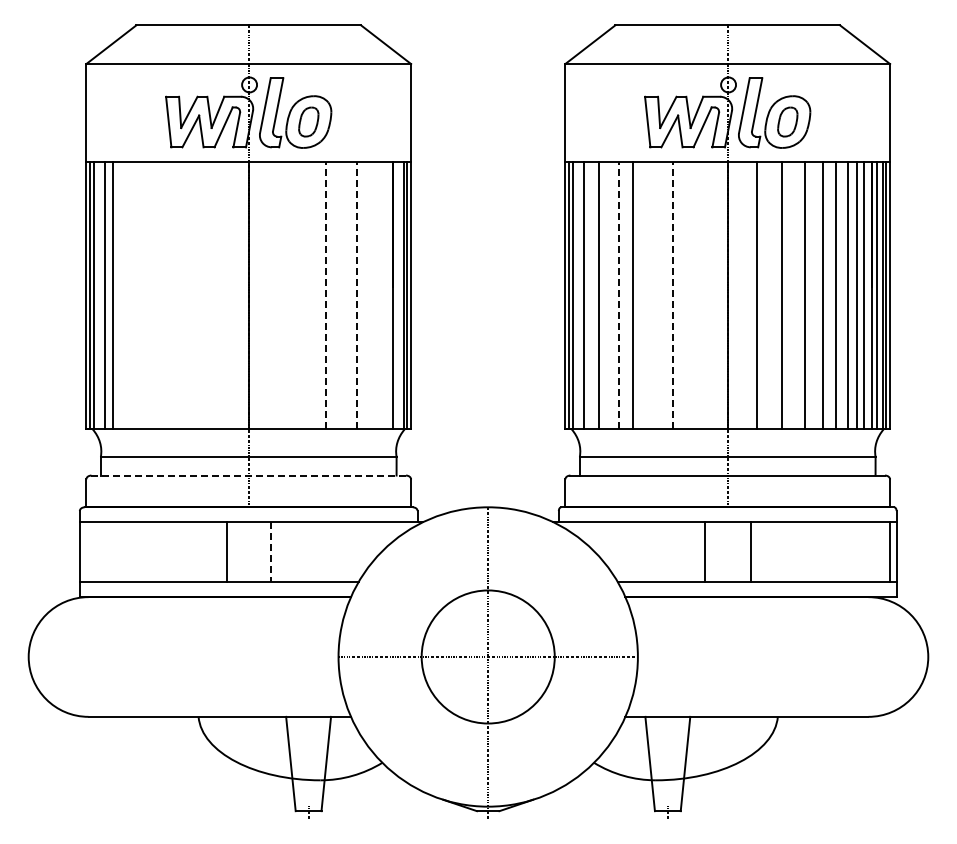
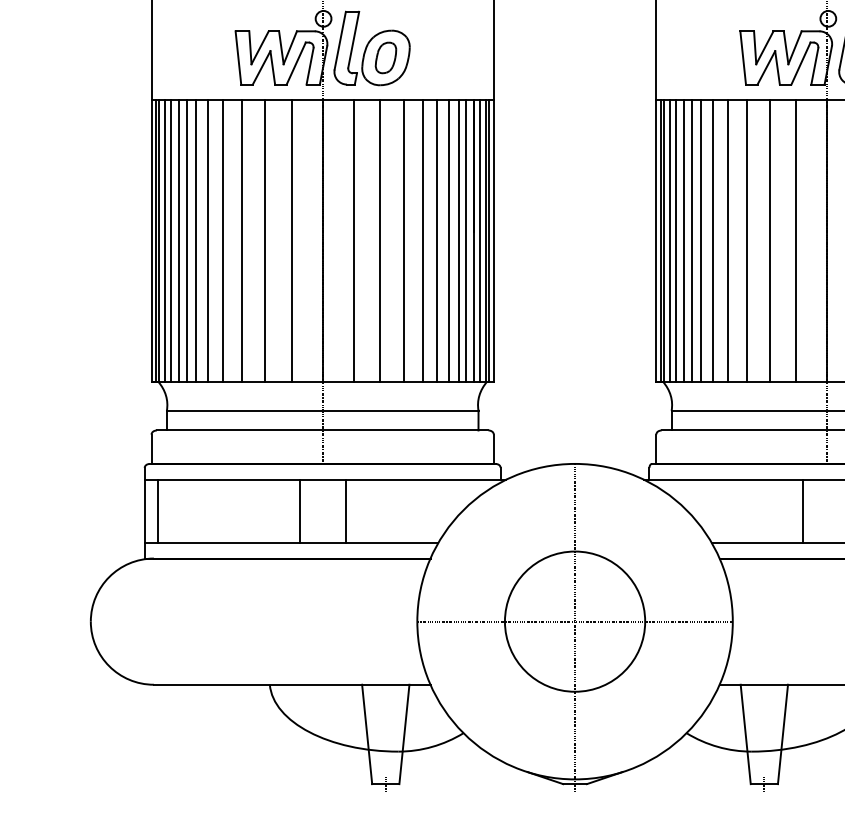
line: (99, 295) -> (165, 240), added
line: (119, 295) -> (186, 240), added
line: (128, 295) -> (195, 240), added
line: (140, 295) -> (208, 240), added
line: (153, 295) -> (222, 240), added
line: (171, 295) -> (241, 240), added
line: (194, 295) -> (265, 240), added
line: (219, 295) -> (291, 240), added
line: (278, 295) -> (354, 240), added
line: (303, 295) -> (380, 240), added
line: (325, 295) -> (403, 240), dashed -> solid
line: (343, 295) -> (422, 240), added
line: (357, 295) -> (437, 240), dashed -> solid
line: (368, 295) -> (448, 240), added
line: (377, 295) -> (458, 240), added
line: (384, 295) -> (465, 240), added
line: (398, 295) -> (480, 240), added
line: (578, 295) -> (670, 240), added
line: (591, 295) -> (683, 240), added
line: (607, 295) -> (700, 240), added
line: (619, 295) -> (713, 240), dashed -> solid
line: (650, 295) -> (746, 240), added
line: (673, 295) -> (770, 240), dashed -> solid
line: (698, 295) -> (796, 240), added
line: (248, 475) -> (322, 430), dashed -> solid
line: (92, 552) -> (158, 511), added
line: (270, 552) -> (345, 511), dashed -> solid

